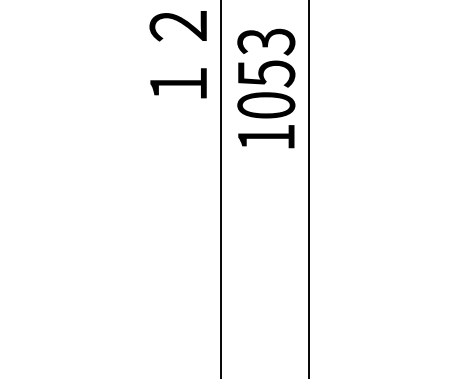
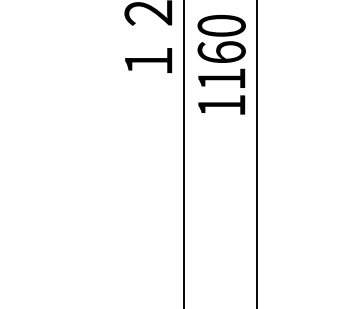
text: (266, 73) -> (221, 52), 1053 -> 1160

